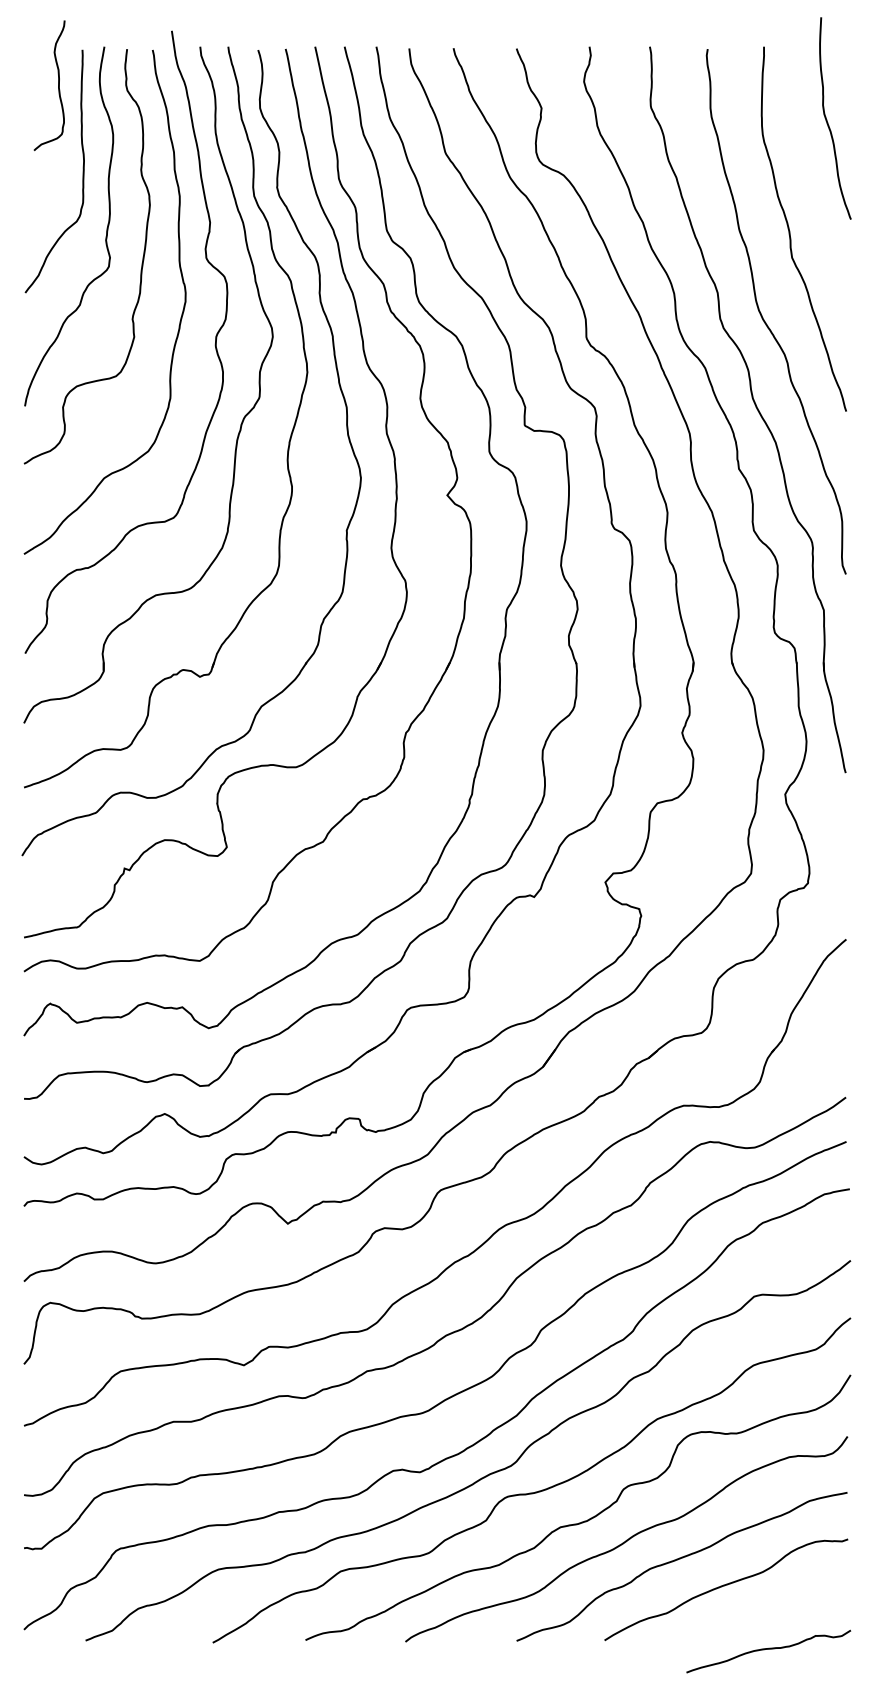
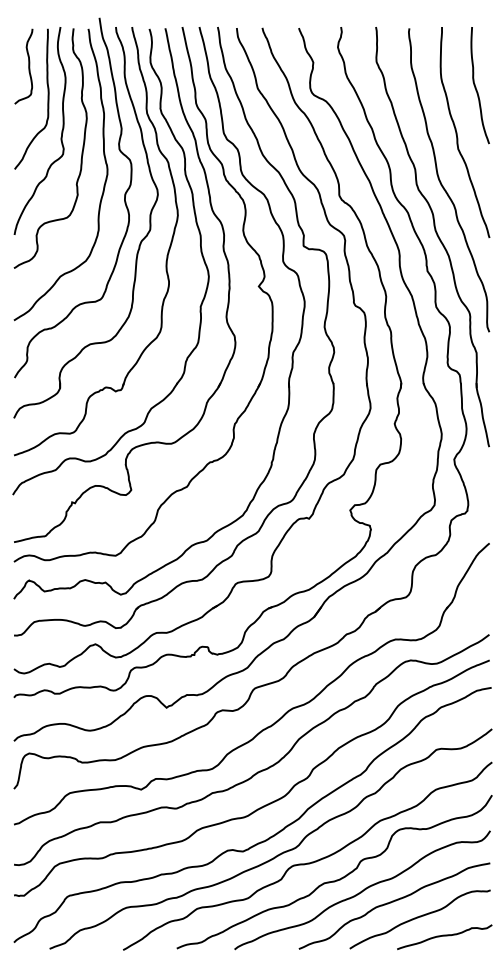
curve: (57, 85) -> (28, 66), moved
curve: (828, 120) -> (476, 86), moved
curve: (768, 1650) -> (444, 936), moved

